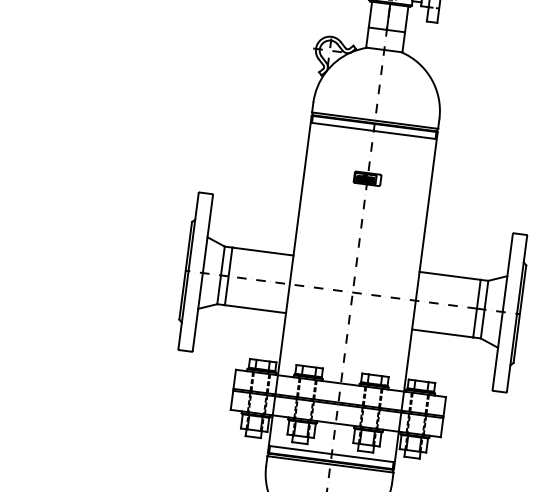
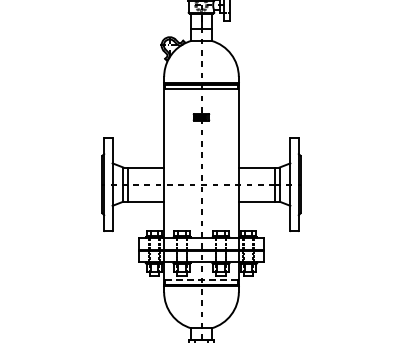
line: (331, 454) -> (201, 280), solid -> dashed

